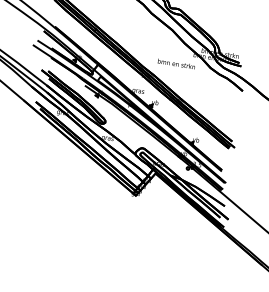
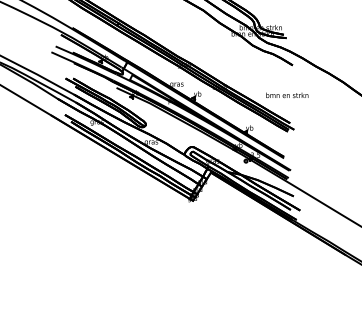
text: (176, 64) -> (287, 95), moved

